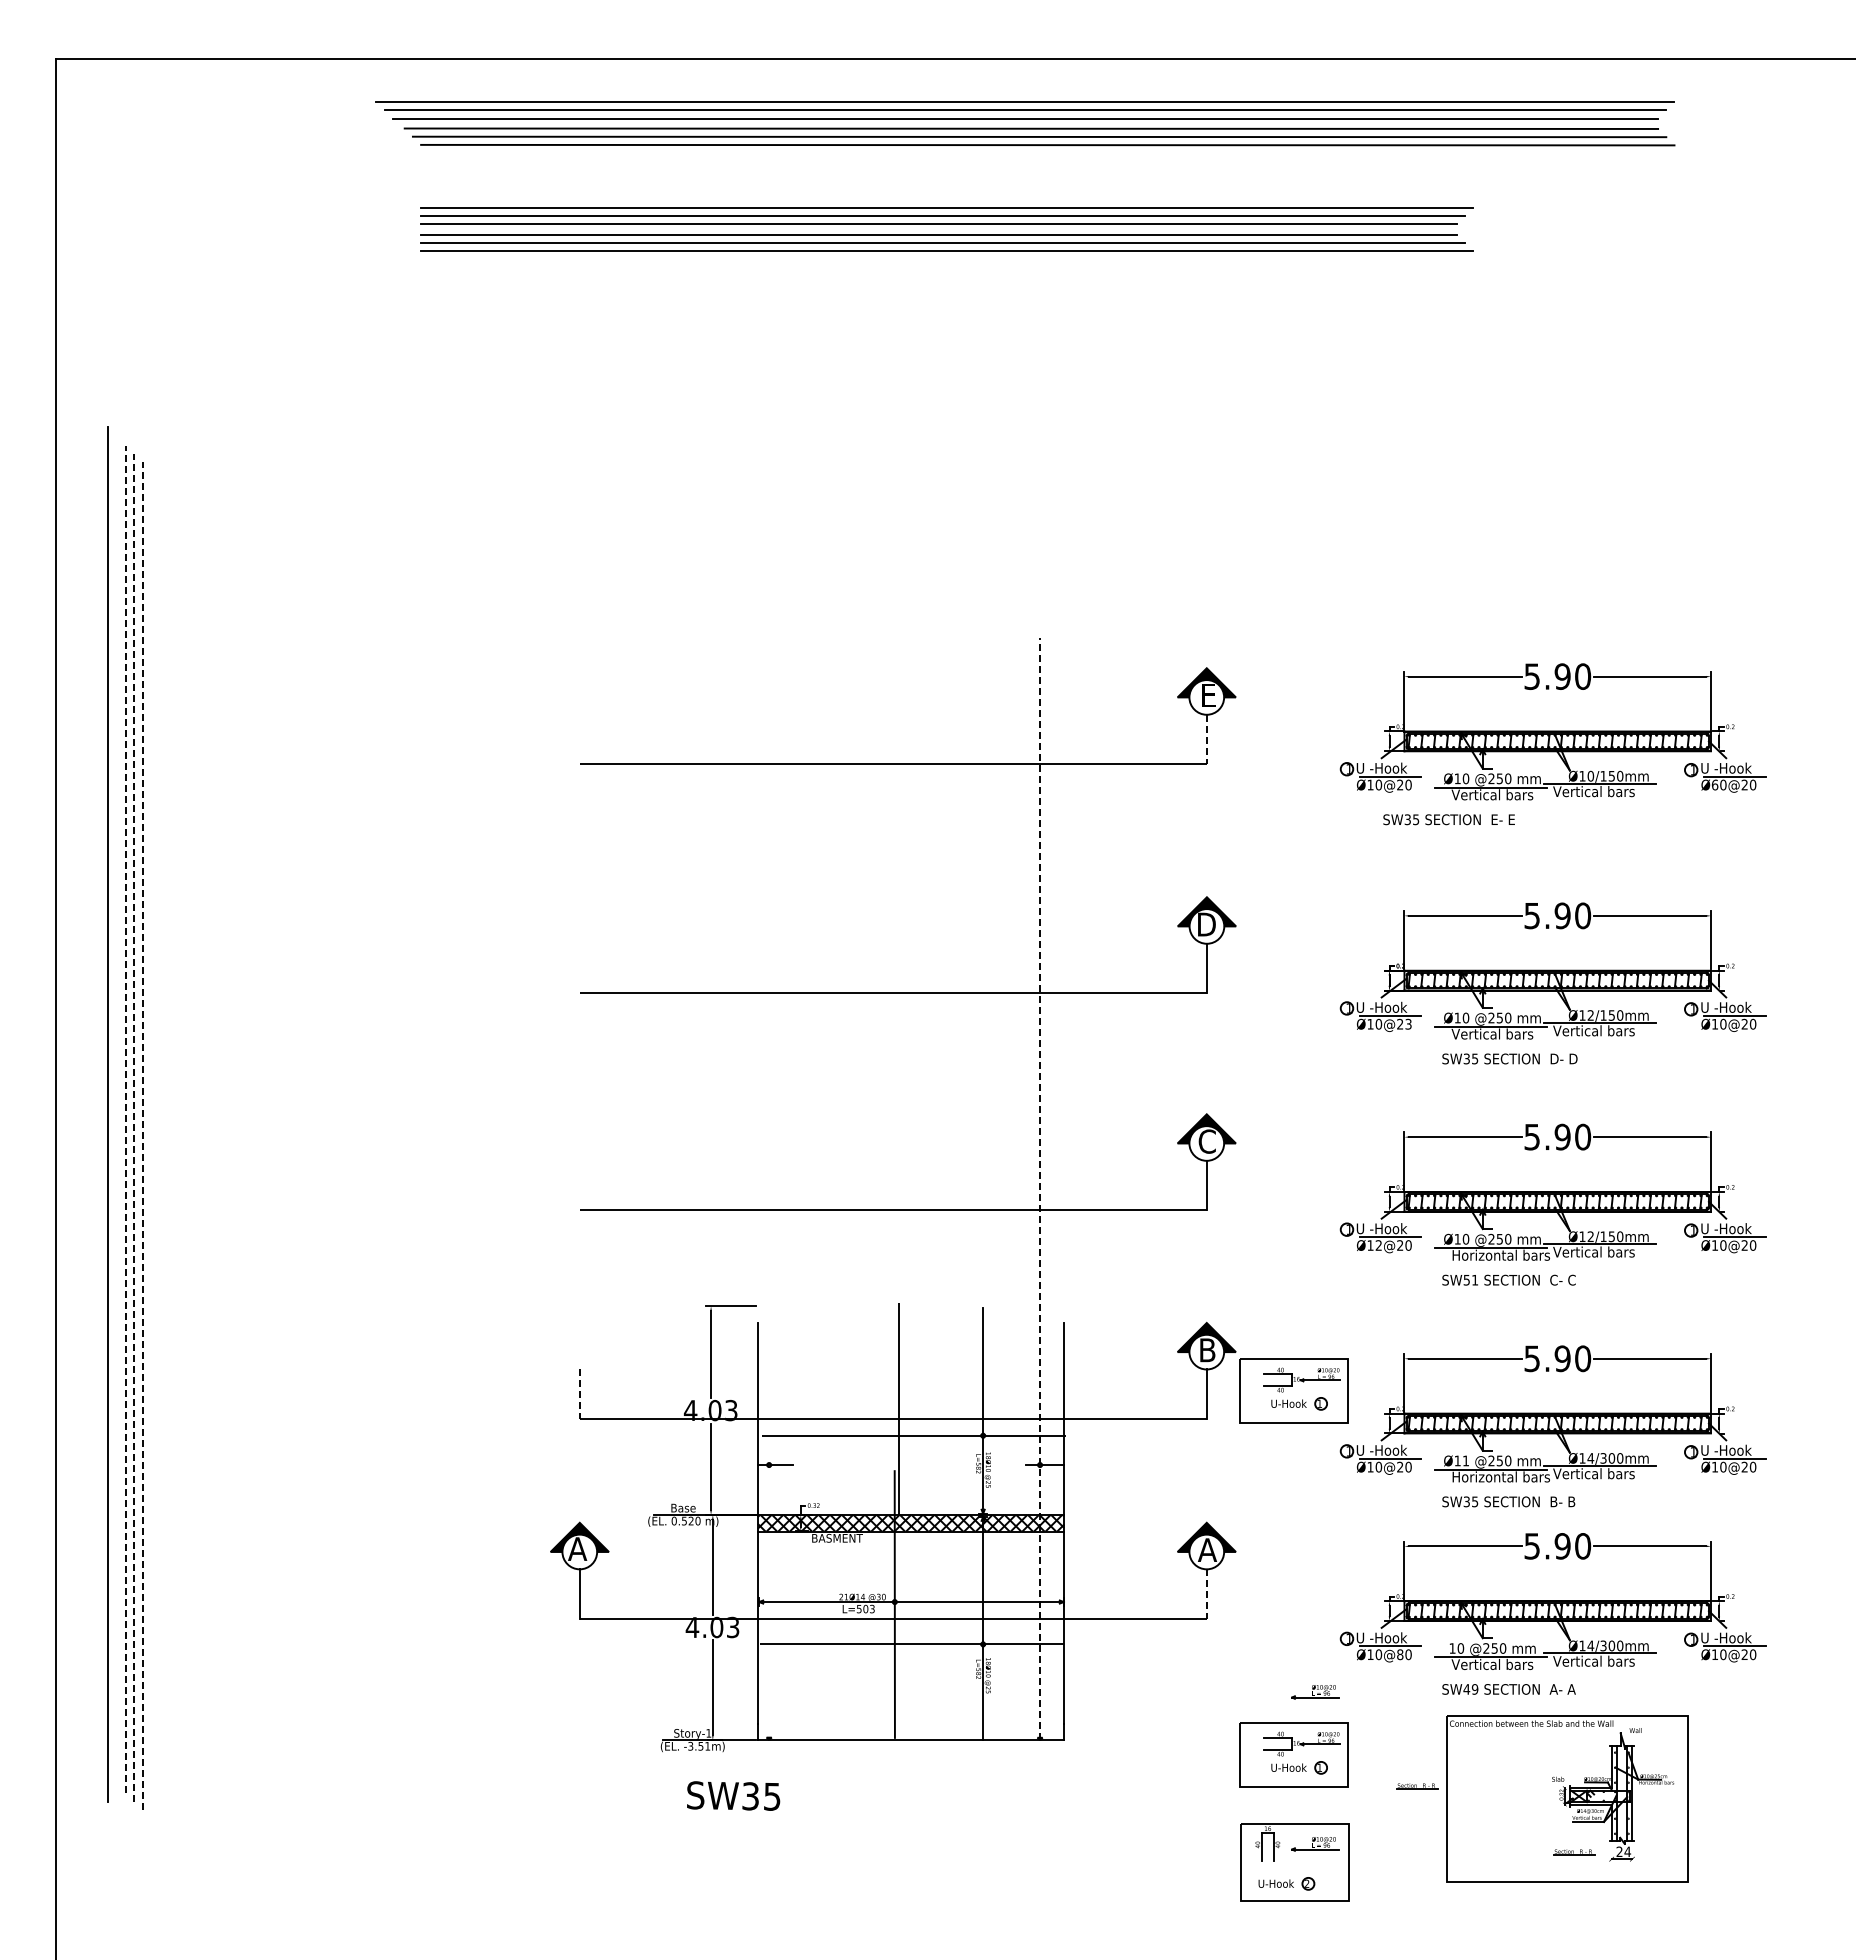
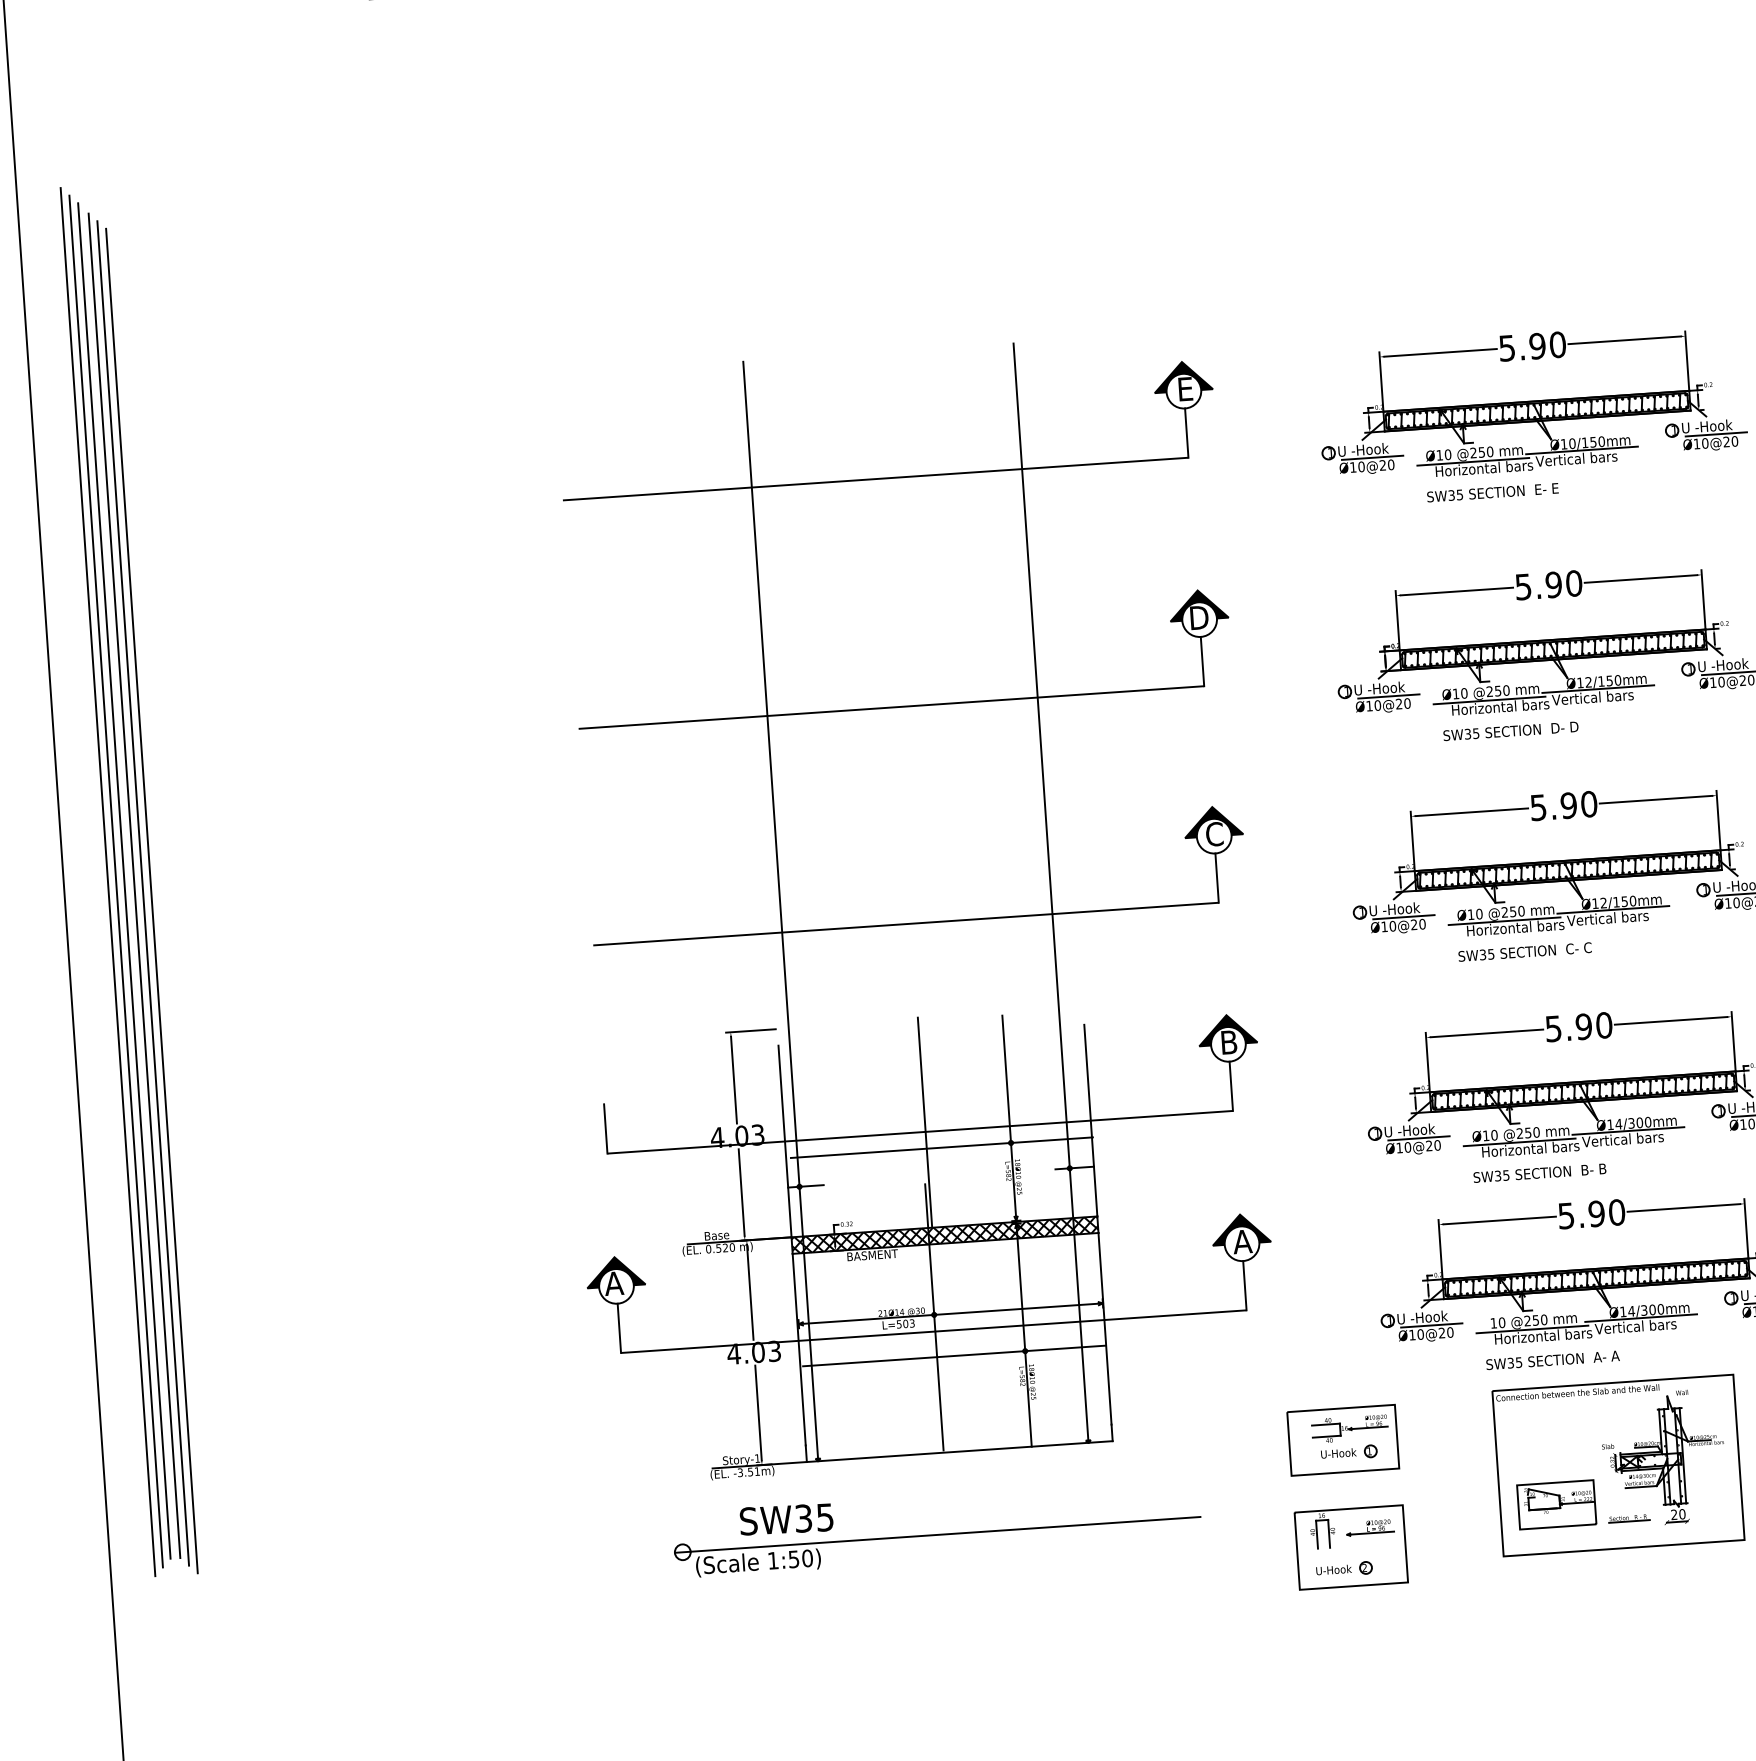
line: (1206, 739) -> (1186, 433), dashed -> solid
text: (1714, 784) -> (1696, 443), Ø60@20 -> Ø10@20
text: (1500, 794) -> (1483, 468), Vertical bars -> Horizontal bars
text: (1448, 819) -> (1492, 492), moved
text: (1408, 1023) -> (1407, 702), Ø10@23 -> Ø10@20
text: (1500, 1033) -> (1499, 706), Vertical bars -> Horizontal bars
line: (99, 1113) -> (107, 881), added
line: (116, 1113) -> (124, 880), added
line: (126, 1119) -> (134, 885), dashed -> solid
line: (134, 1127) -> (143, 893), dashed -> solid
line: (142, 1135) -> (151, 900), dashed -> solid
line: (769, 1189) -> (781, 911), added
line: (1040, 1189) -> (1051, 893), dashed -> solid
text: (1378, 1245) -> (1392, 926), Ø12@20 -> Ø10@20
text: (1471, 1279) -> (1487, 953), SW51 -> SW35
part: (1293, 1390) -> (1317, 1076), removed
line: (579, 1394) -> (605, 1129), dashed -> solid
text: (1465, 1460) -> (1493, 1134), Ø11 -> Ø10
line: (1206, 1594) -> (1244, 1286), dashed -> solid
text: (1400, 1654) -> (1442, 1332), Ø10@80 -> Ø10@20
text: (1500, 1664) -> (1542, 1336), Vertical bars -> Horizontal bars
text: (1470, 1689) -> (1514, 1363), SW49 -> SW35
part: (1315, 1692) -> (1360, 1376), removed
part: (1417, 1786) -> (1468, 1463), removed
part: (883, 1822) -> (937, 1535), added
part: (1502, 1833) -> (1556, 1504), added
text: (1627, 1851) -> (1682, 1513), 24 -> 20

